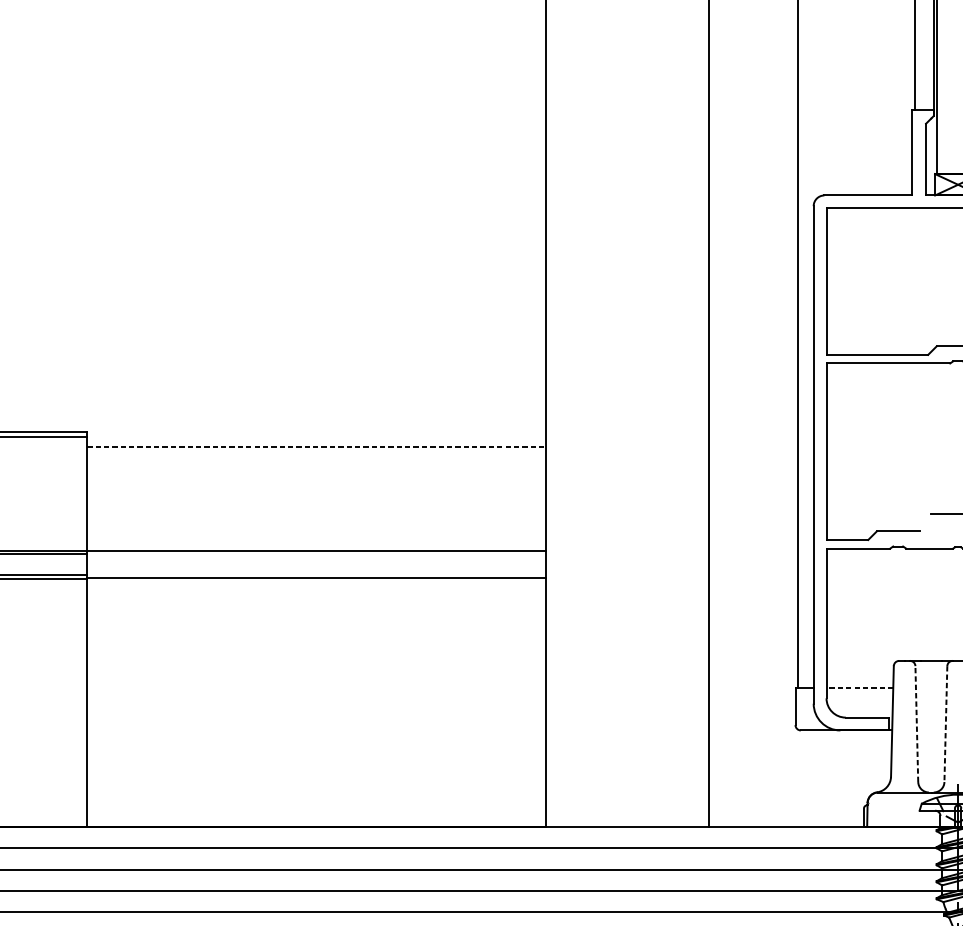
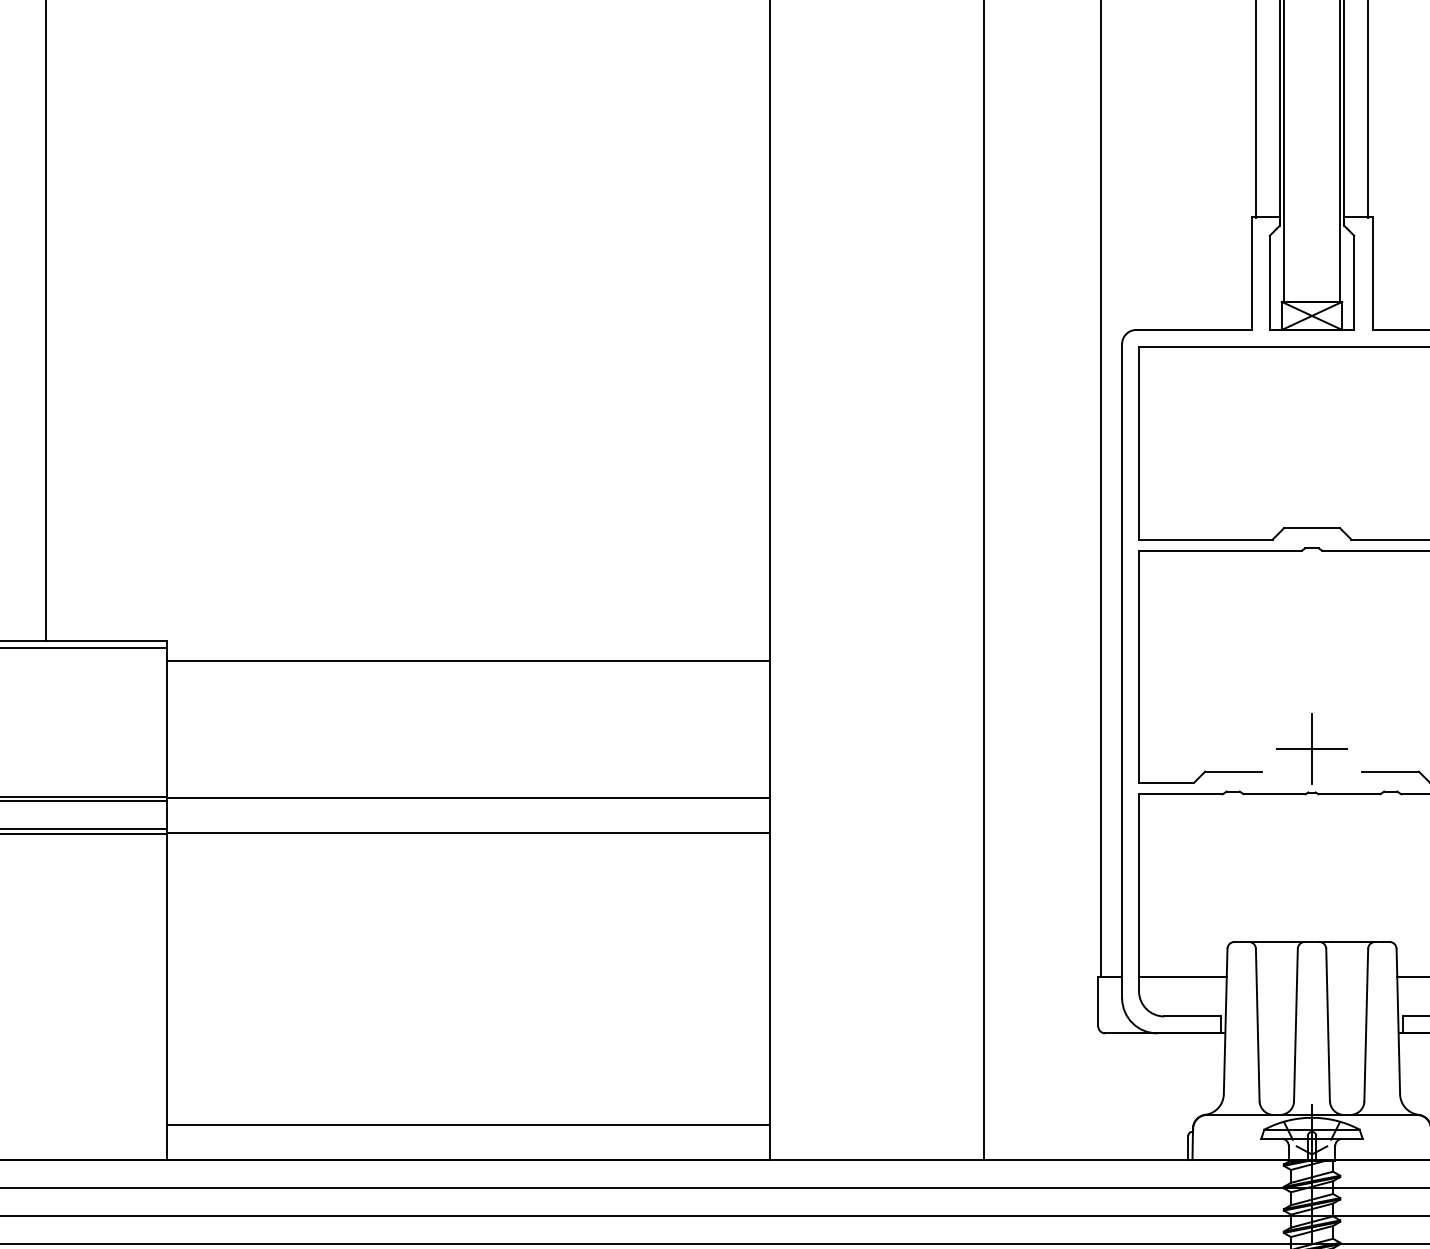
line: (316, 446) -> (468, 660), dashed -> solid
line: (958, 514) -> (1312, 749), added
line: (859, 687) -> (1182, 977), dashed -> solid
line: (916, 723) -> (1257, 1024), dashed -> solid
line: (945, 724) -> (1295, 1025), dashed -> solid
line: (316, 799) -> (468, 1124), added

